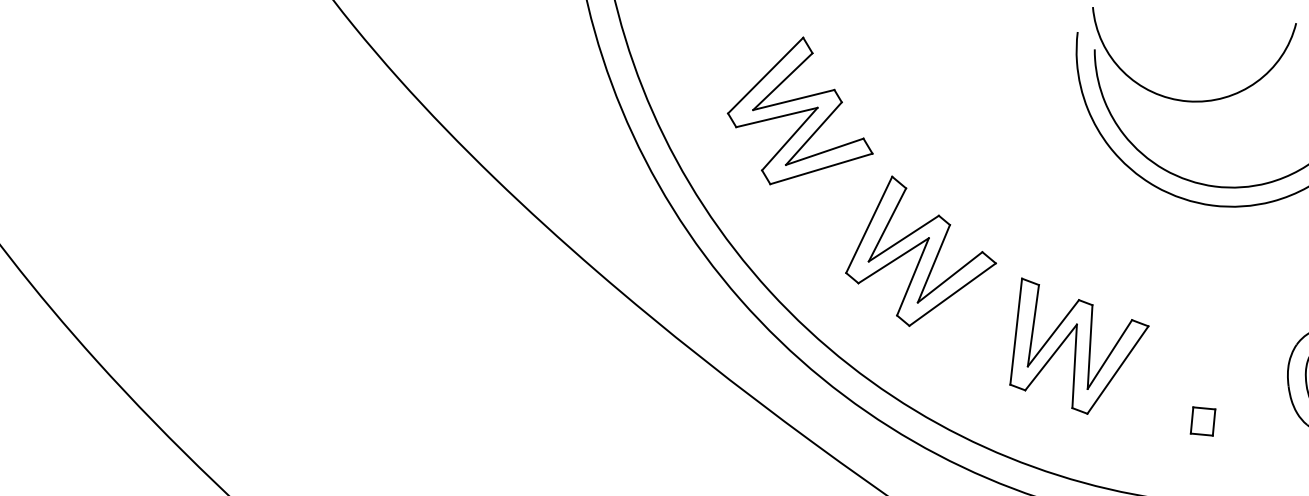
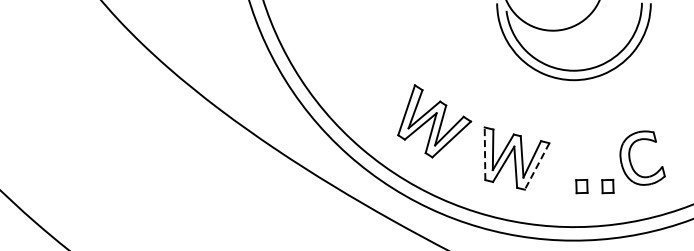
part: (803, 112) -> (367, 59), removed
line: (1017, 331) -> (485, 153), solid -> dashed
line: (1116, 369) -> (536, 166), solid -> dashed
part: (1254, 427) -> (607, 186), added

